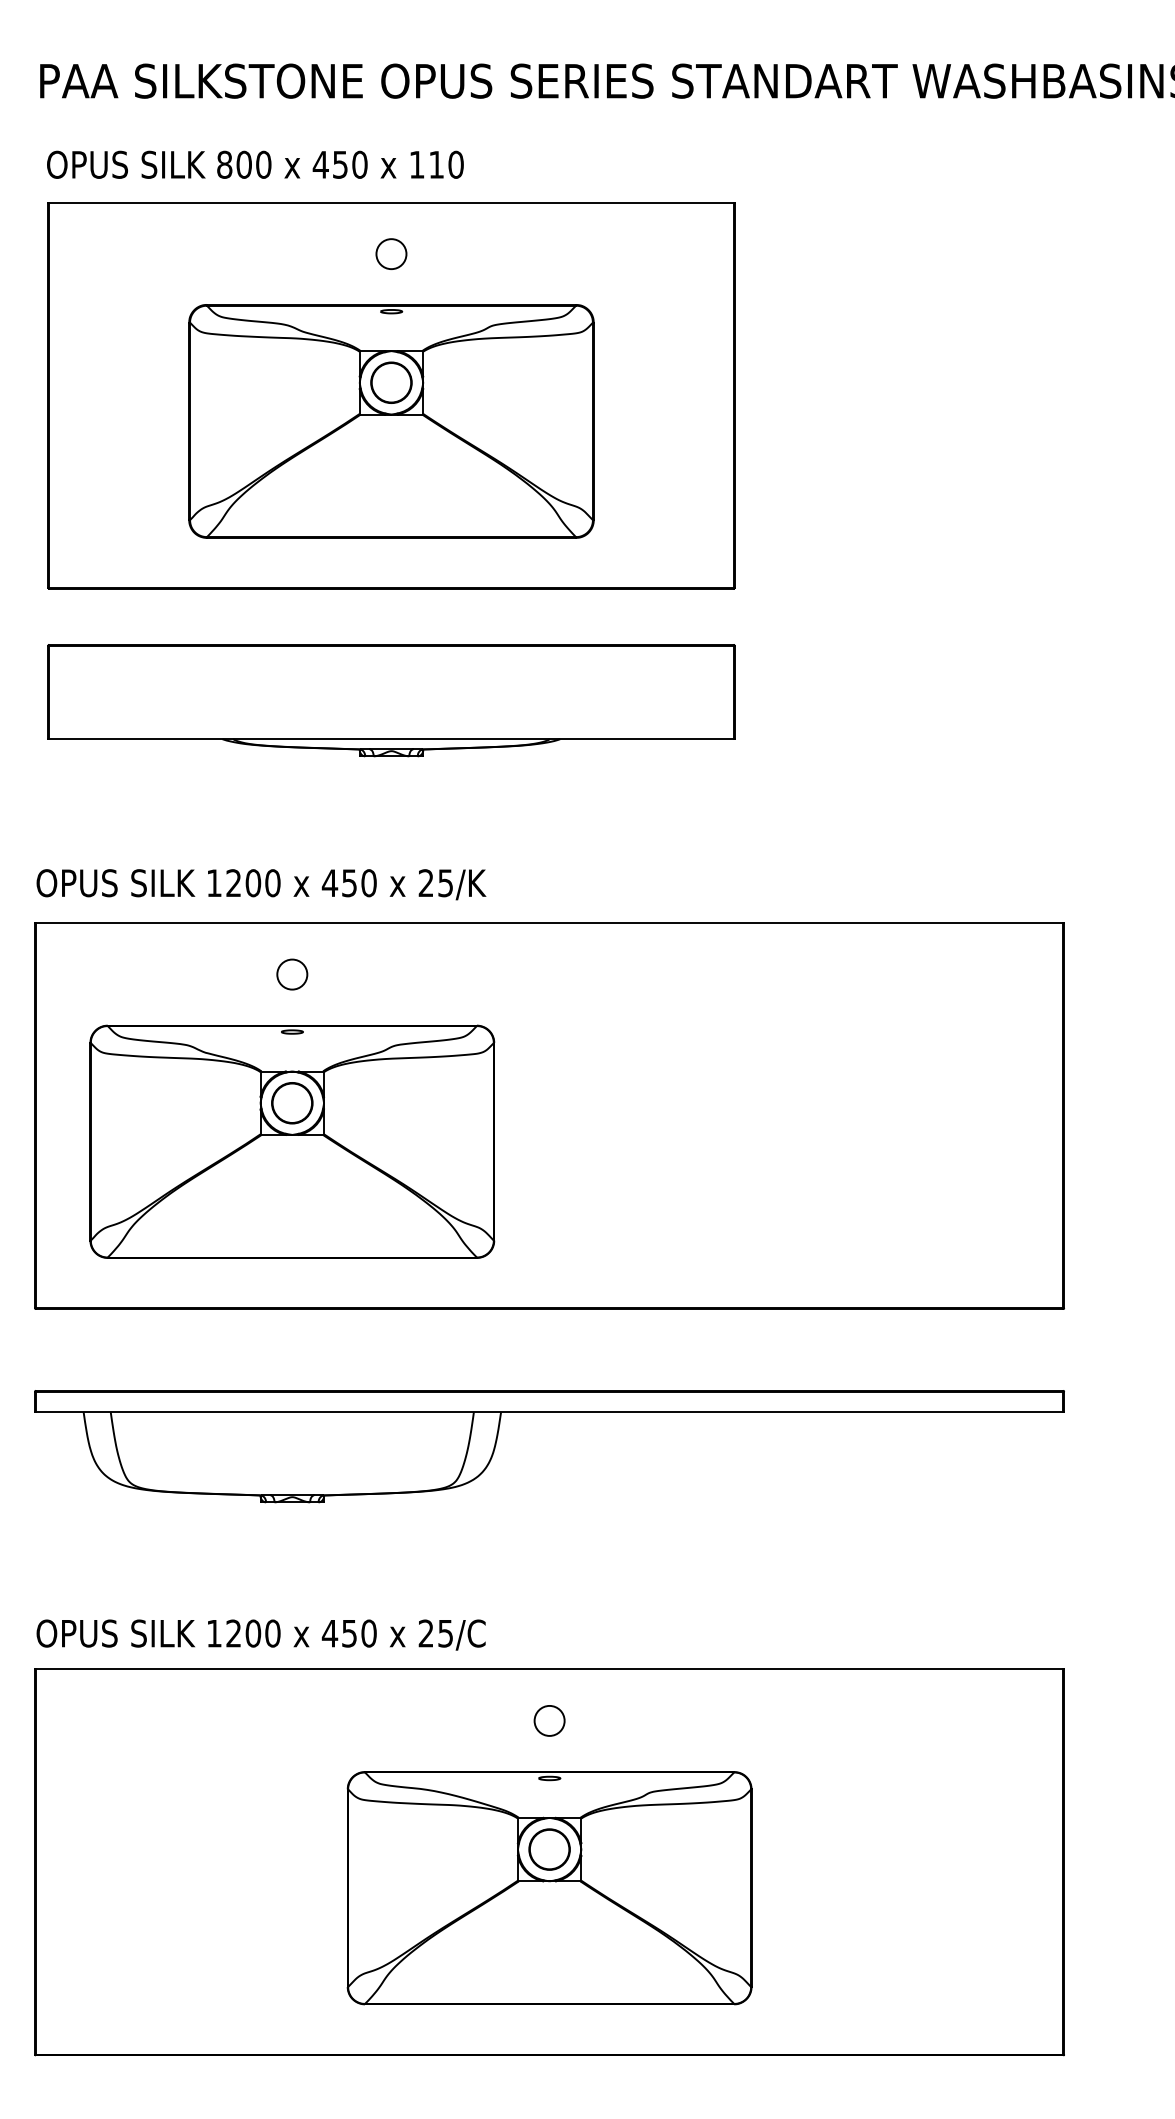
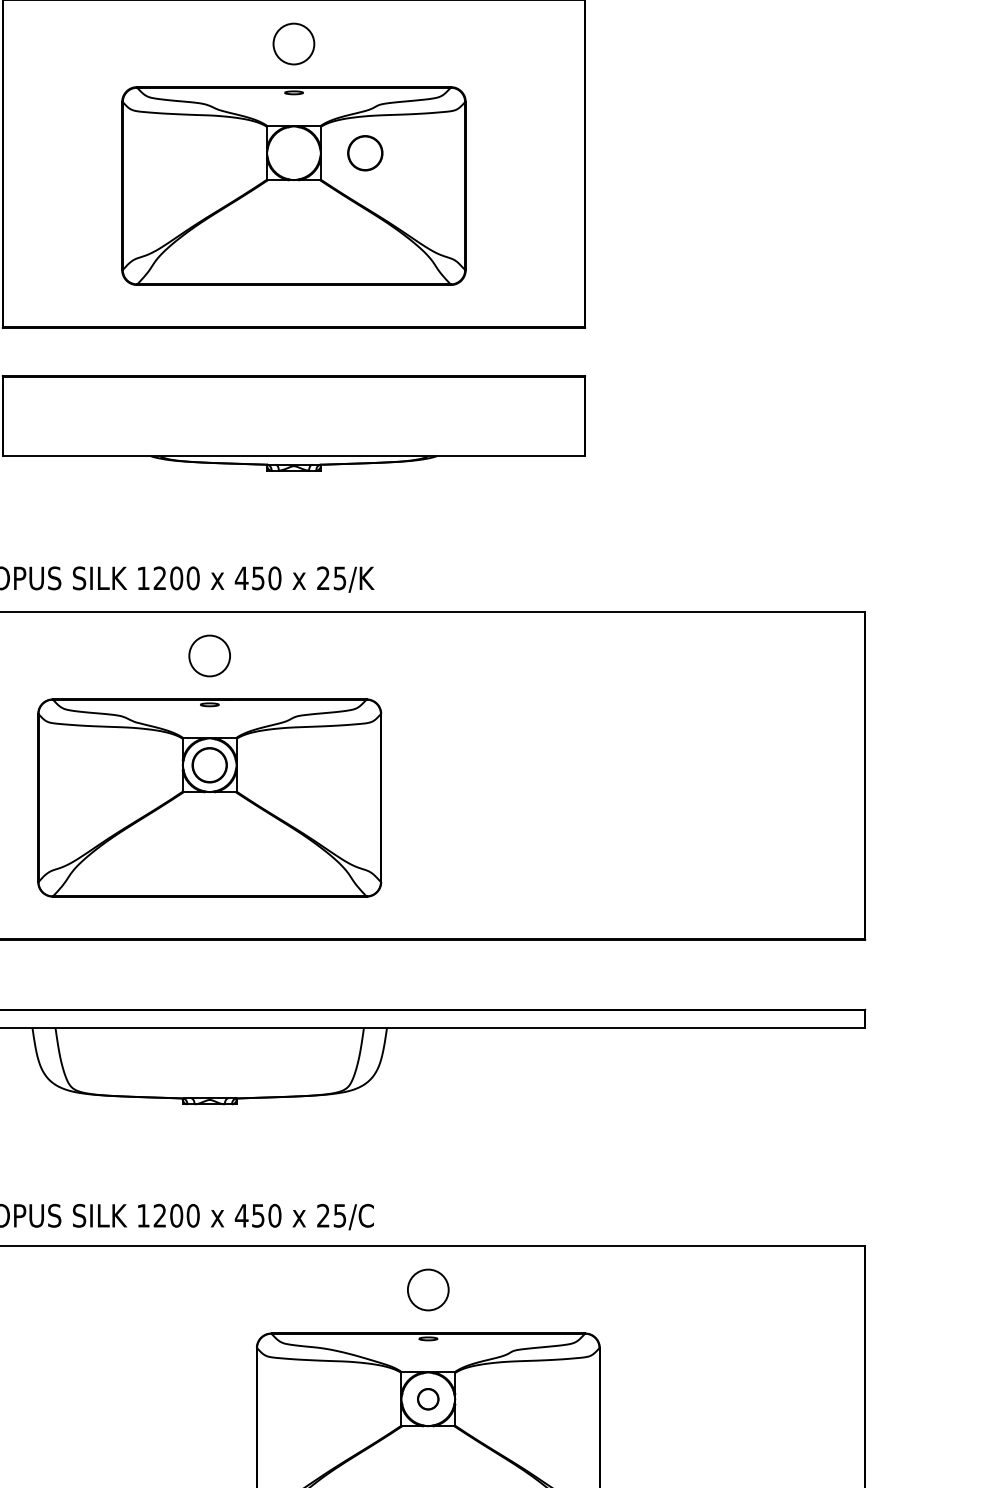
circle: (391, 253) -> (293, 43), size x1.6
circle: (391, 382) -> (365, 153), moved
circle: (292, 974) -> (209, 655), size x1.6
circle: (549, 1720) -> (428, 1289), size x1.6
circle: (549, 1849) -> (428, 1399), size x0.6

